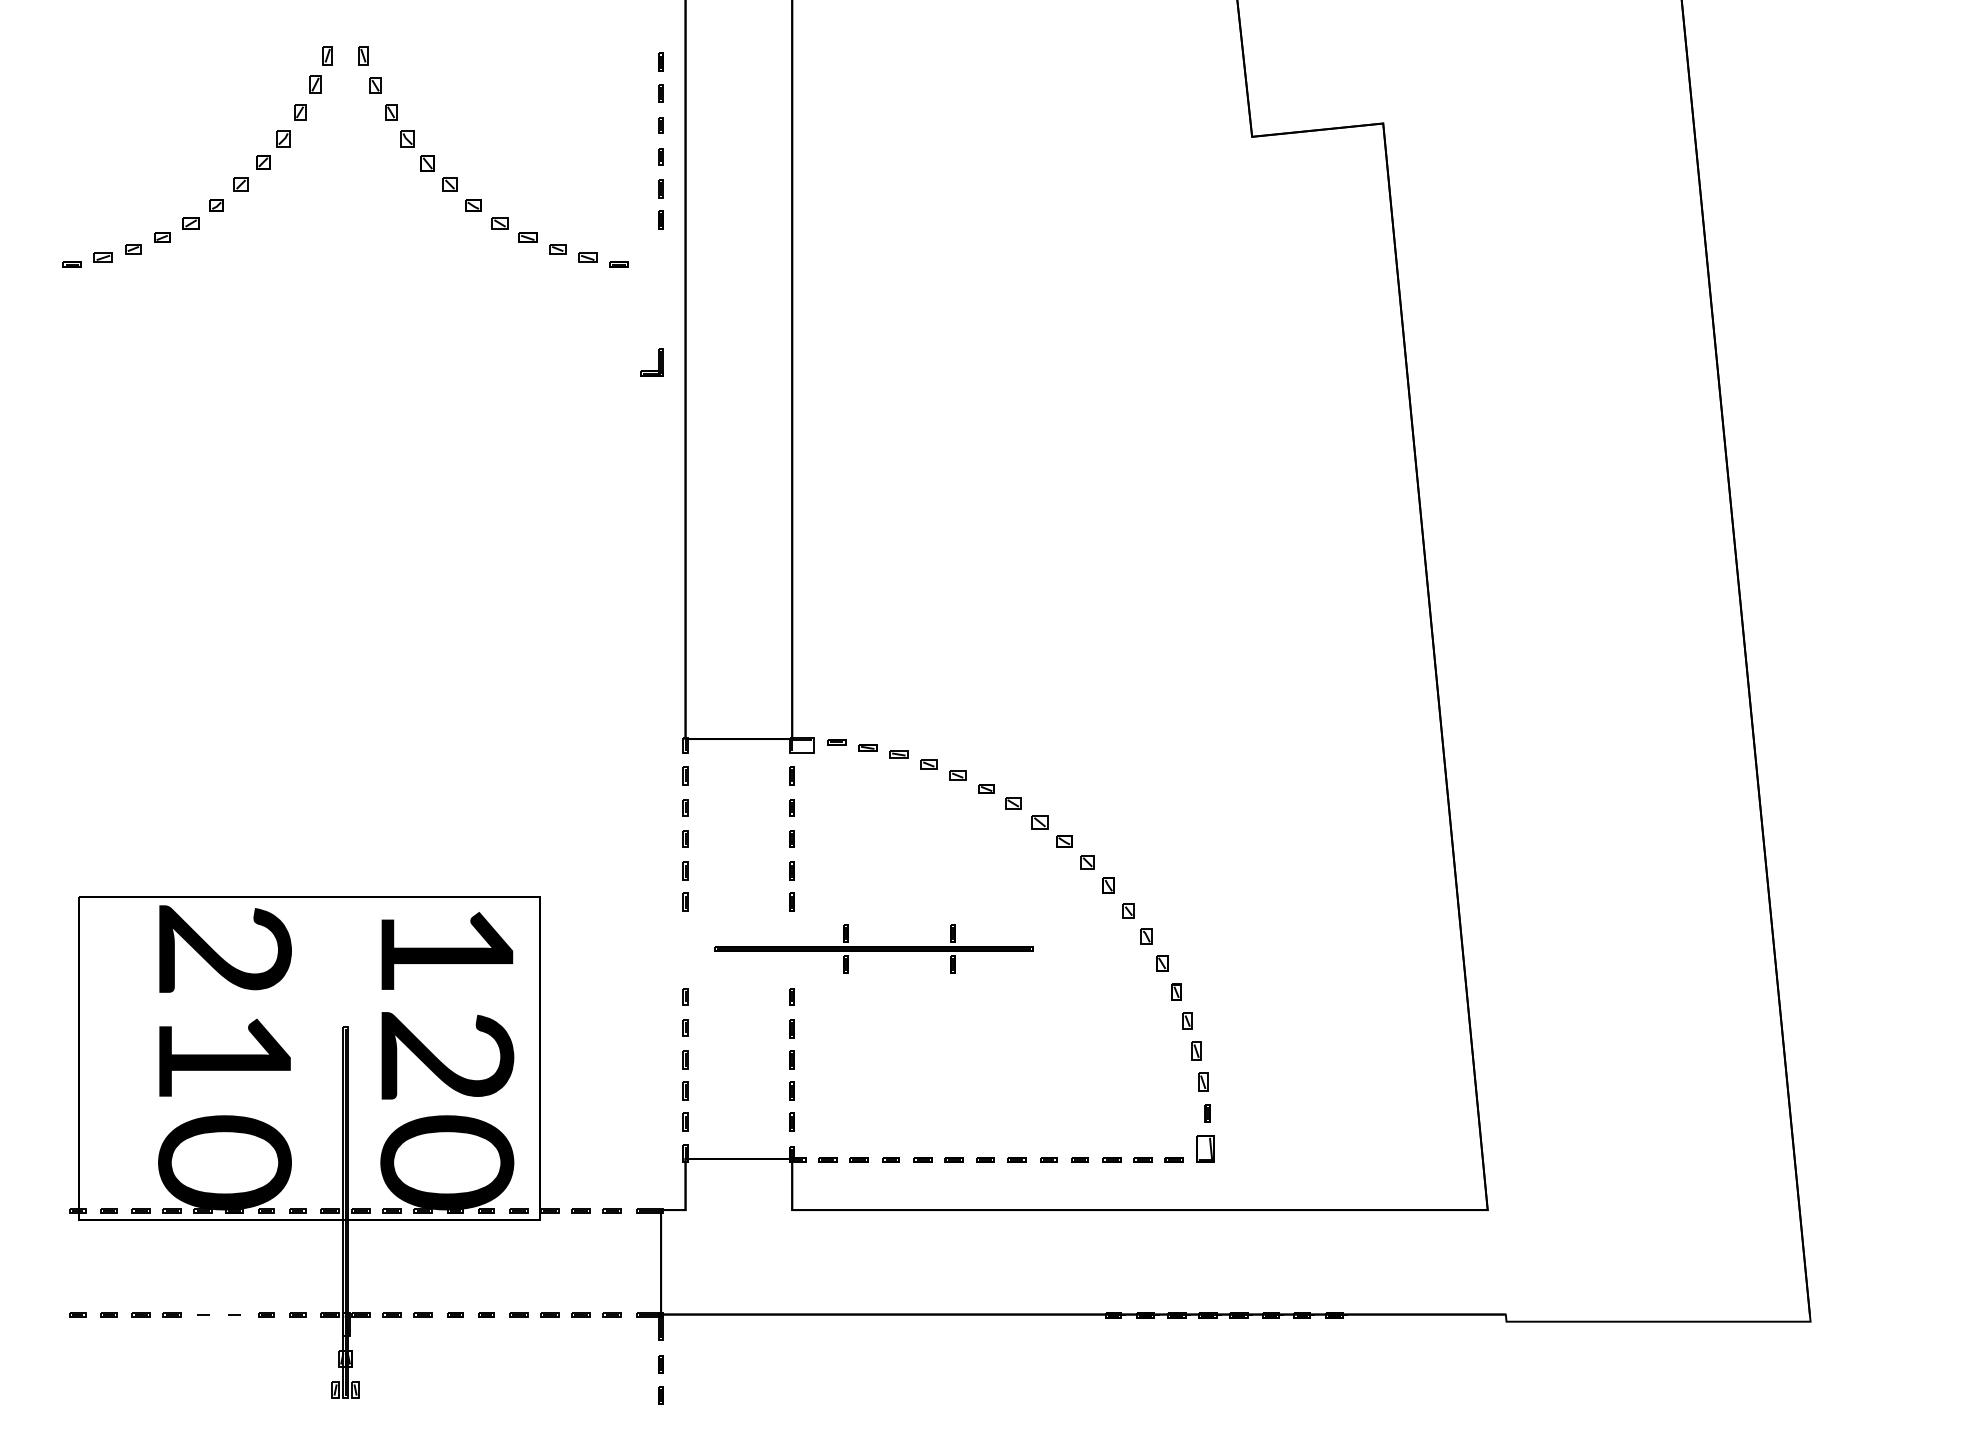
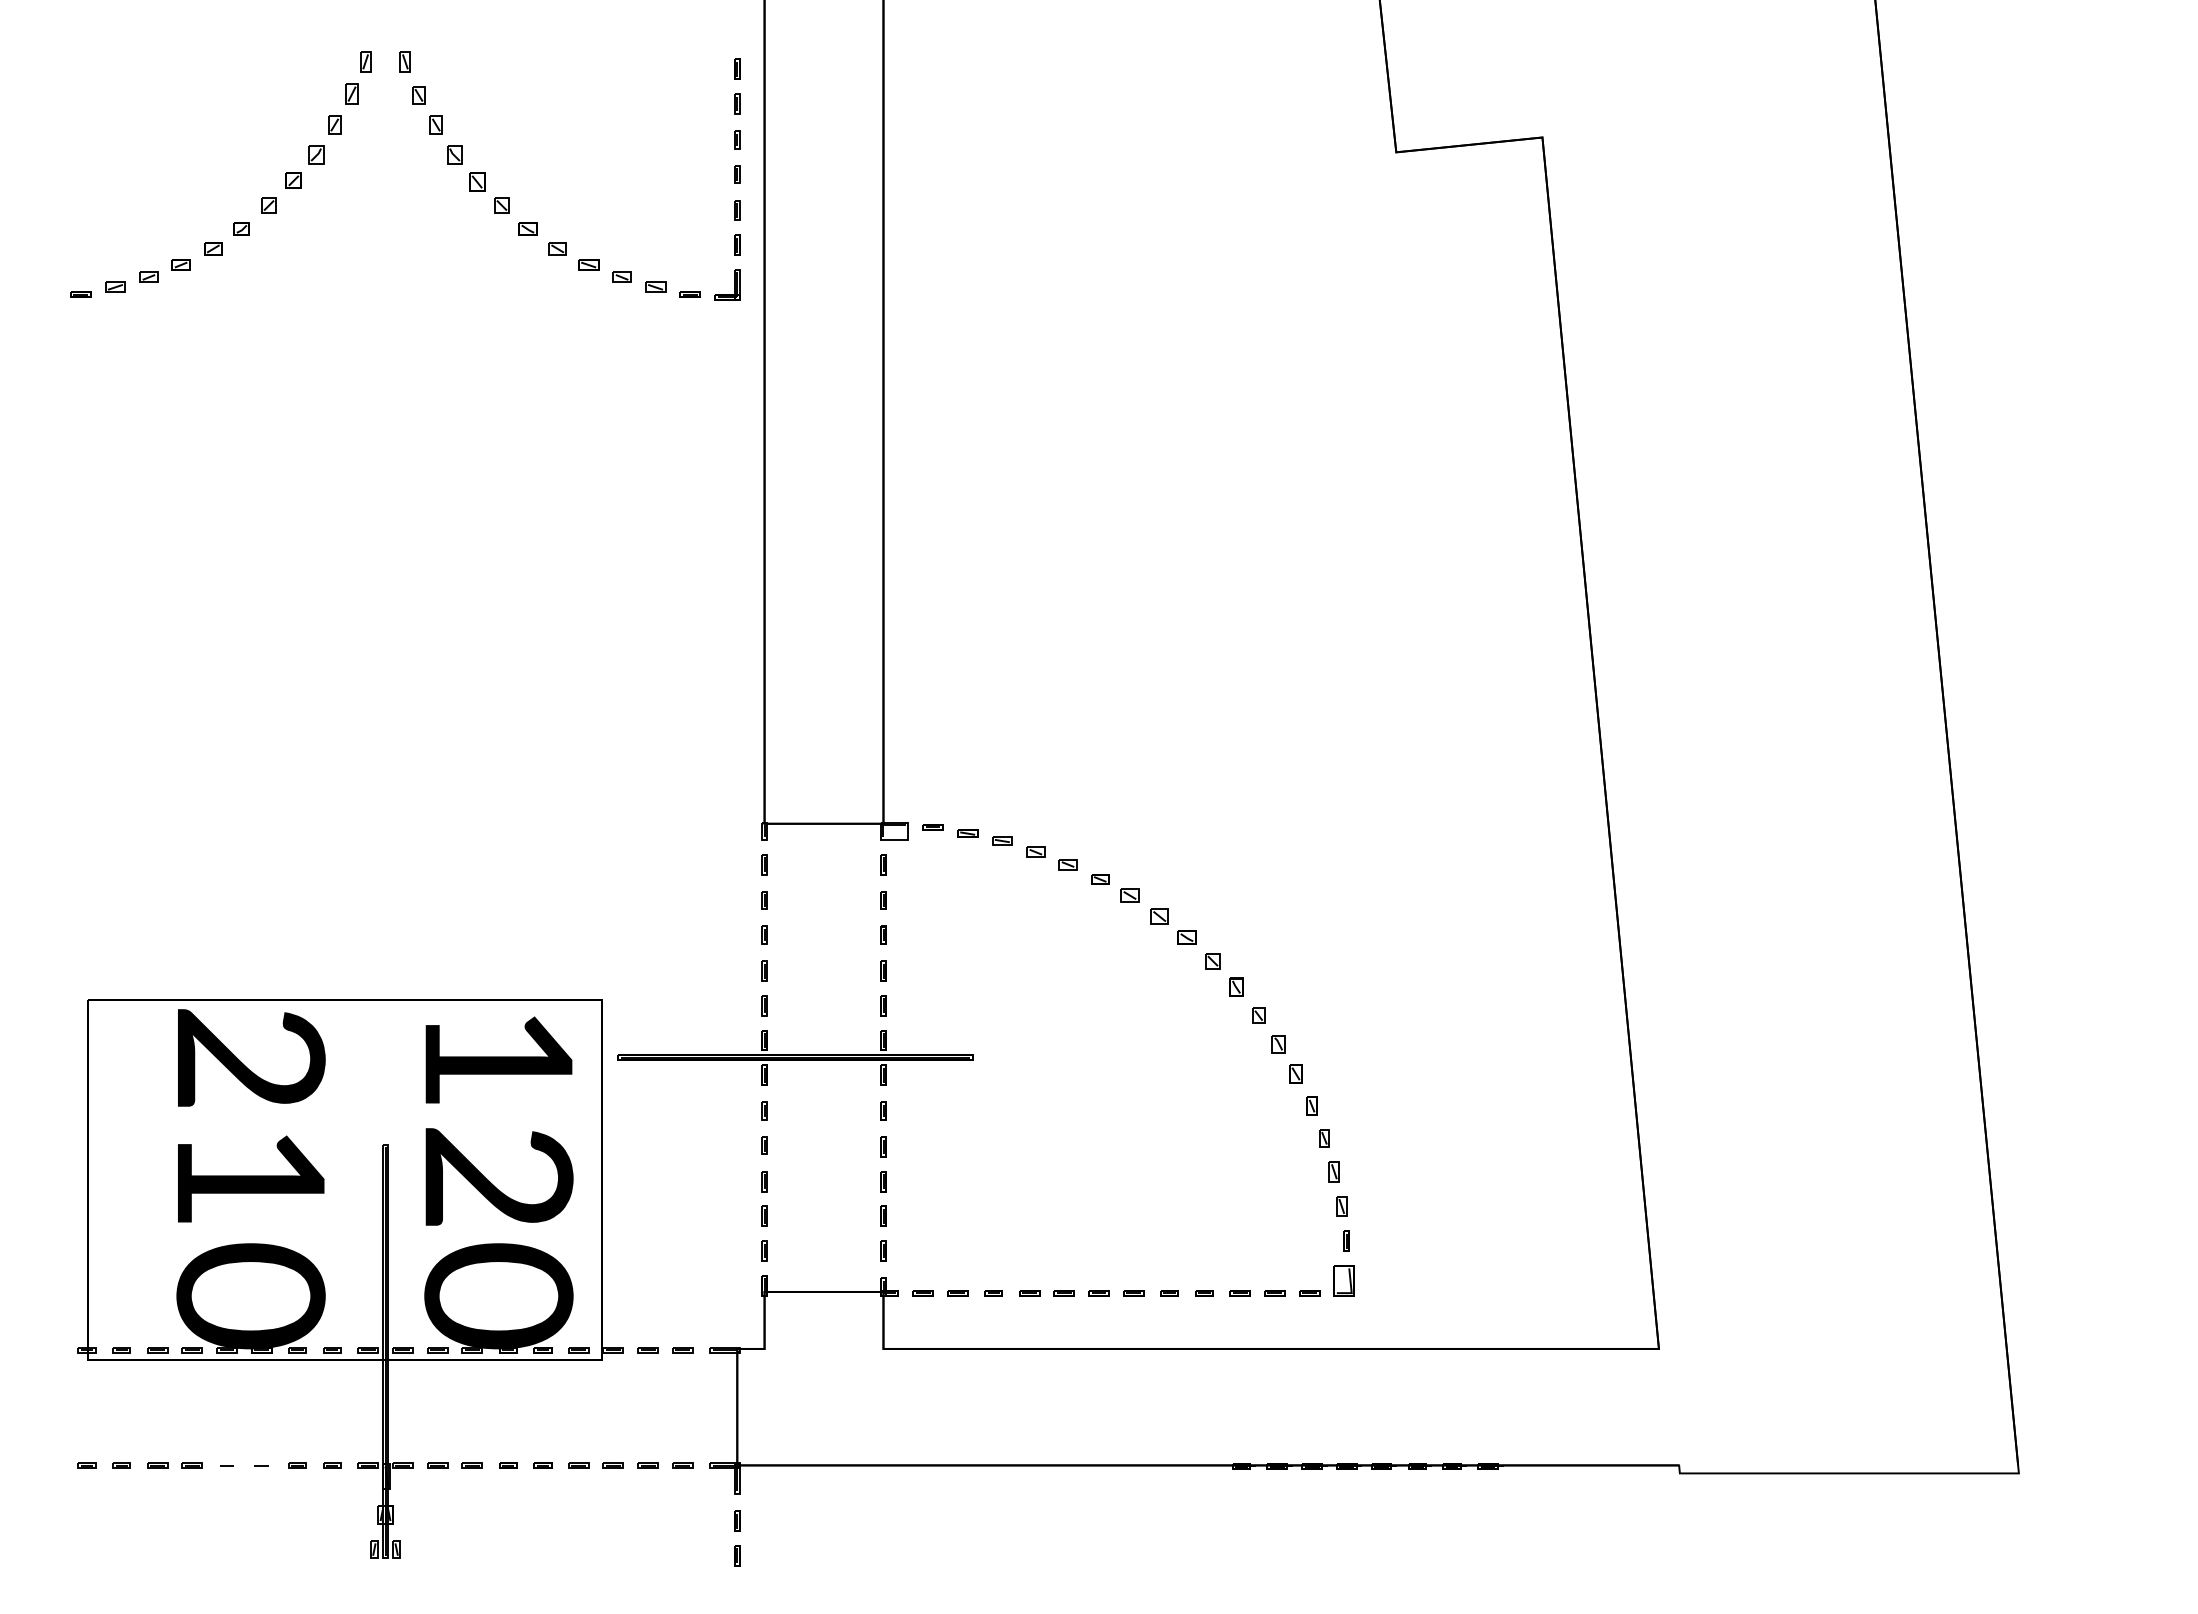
part: (658, 362) -> (734, 284), moved
part: (873, 948) -> (795, 1057), moved

